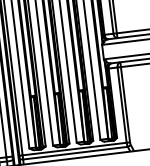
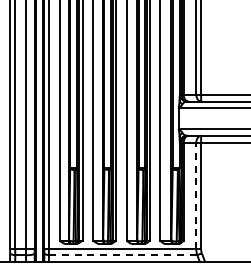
line: (122, 104) -> (196, 195), solid -> dashed
line: (75, 153) -> (123, 255), solid -> dashed

